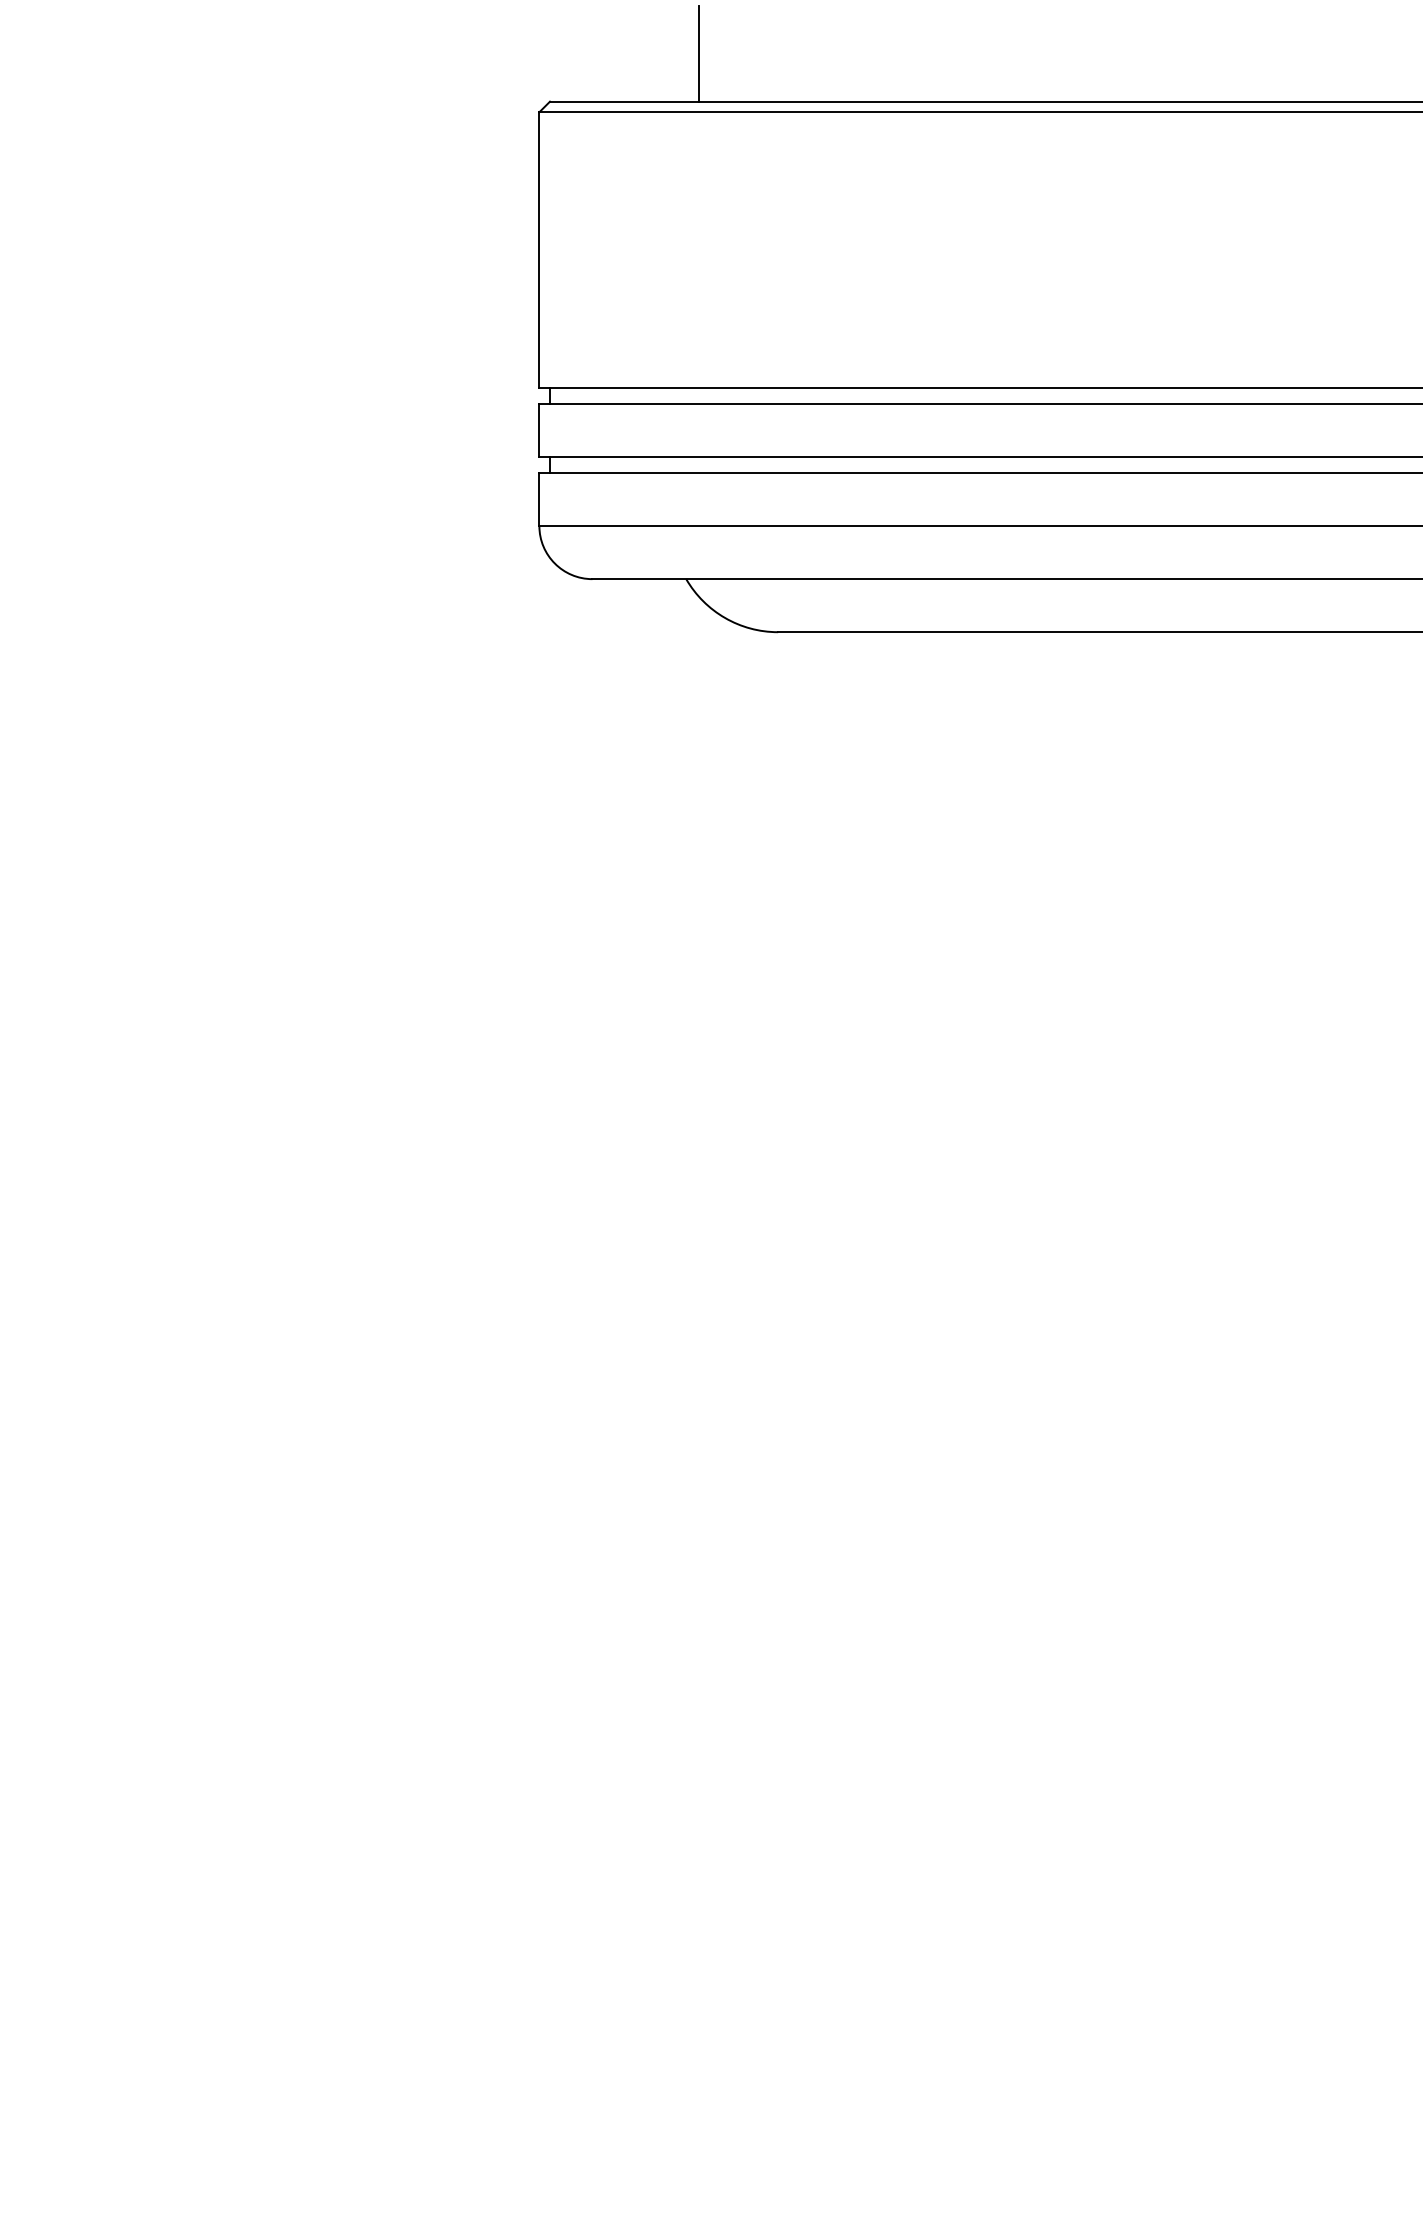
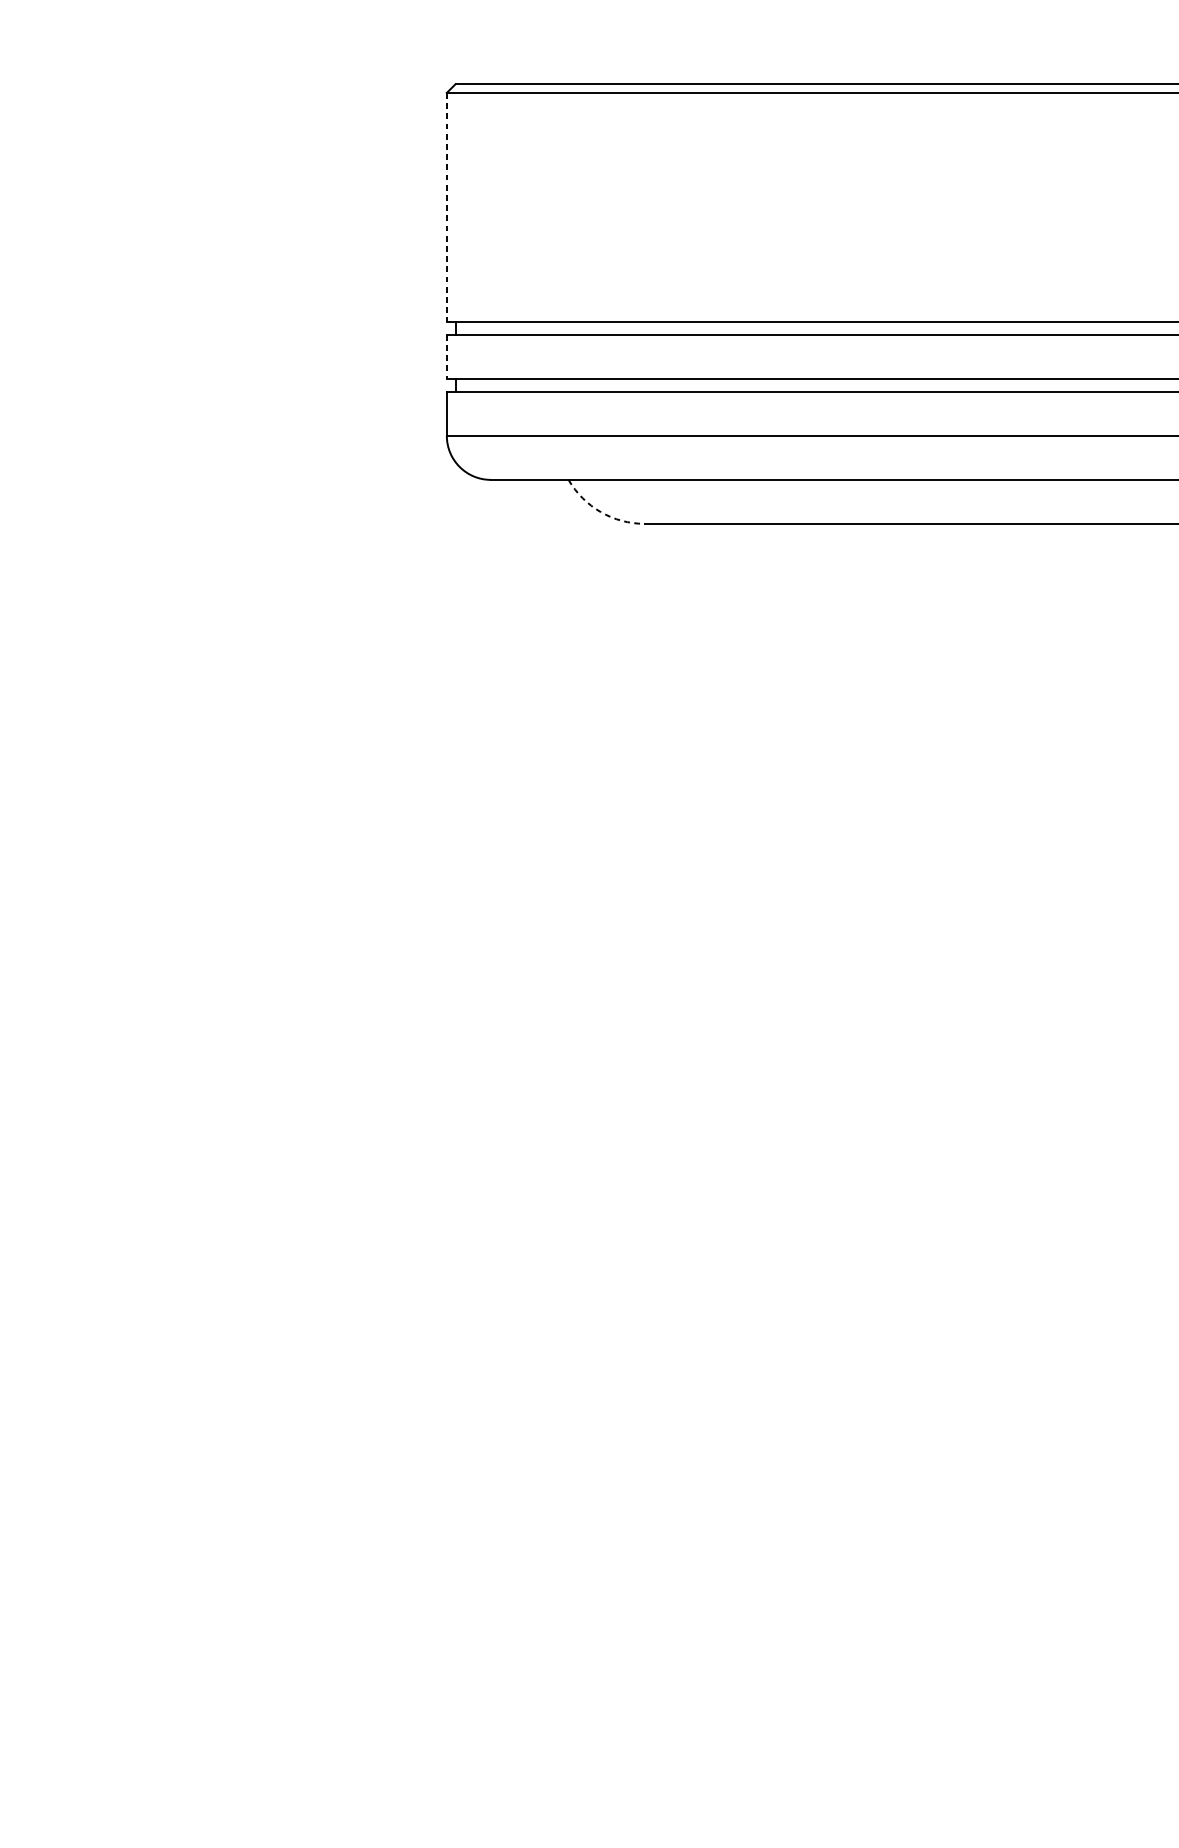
line: (698, 53) -> (578, 44), removed
line: (539, 250) -> (446, 207), solid -> dashed
line: (539, 430) -> (446, 356), solid -> dashed
arc: (725, 617) -> (601, 511), solid -> dashed

